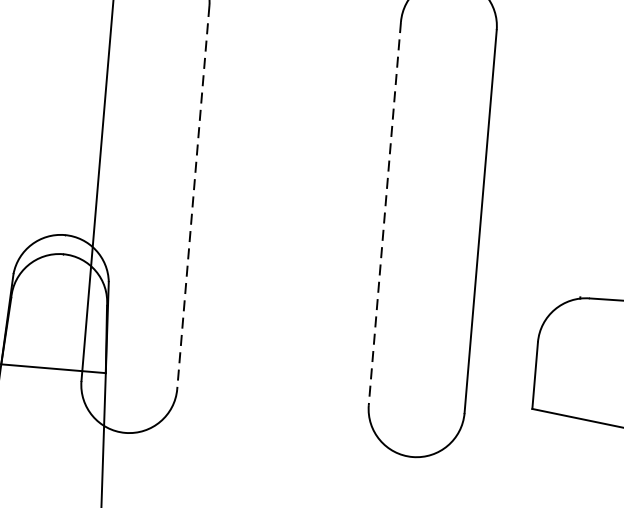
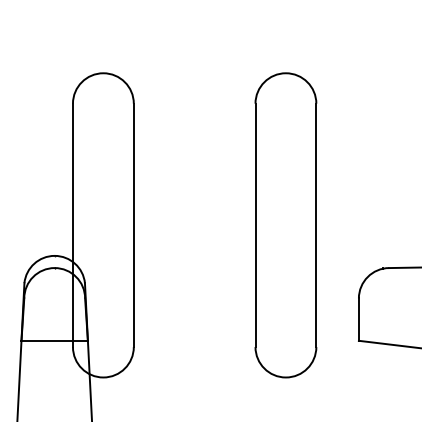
line: (192, 197) -> (133, 225), dashed -> solid
line: (384, 213) -> (255, 225), dashed -> solid

